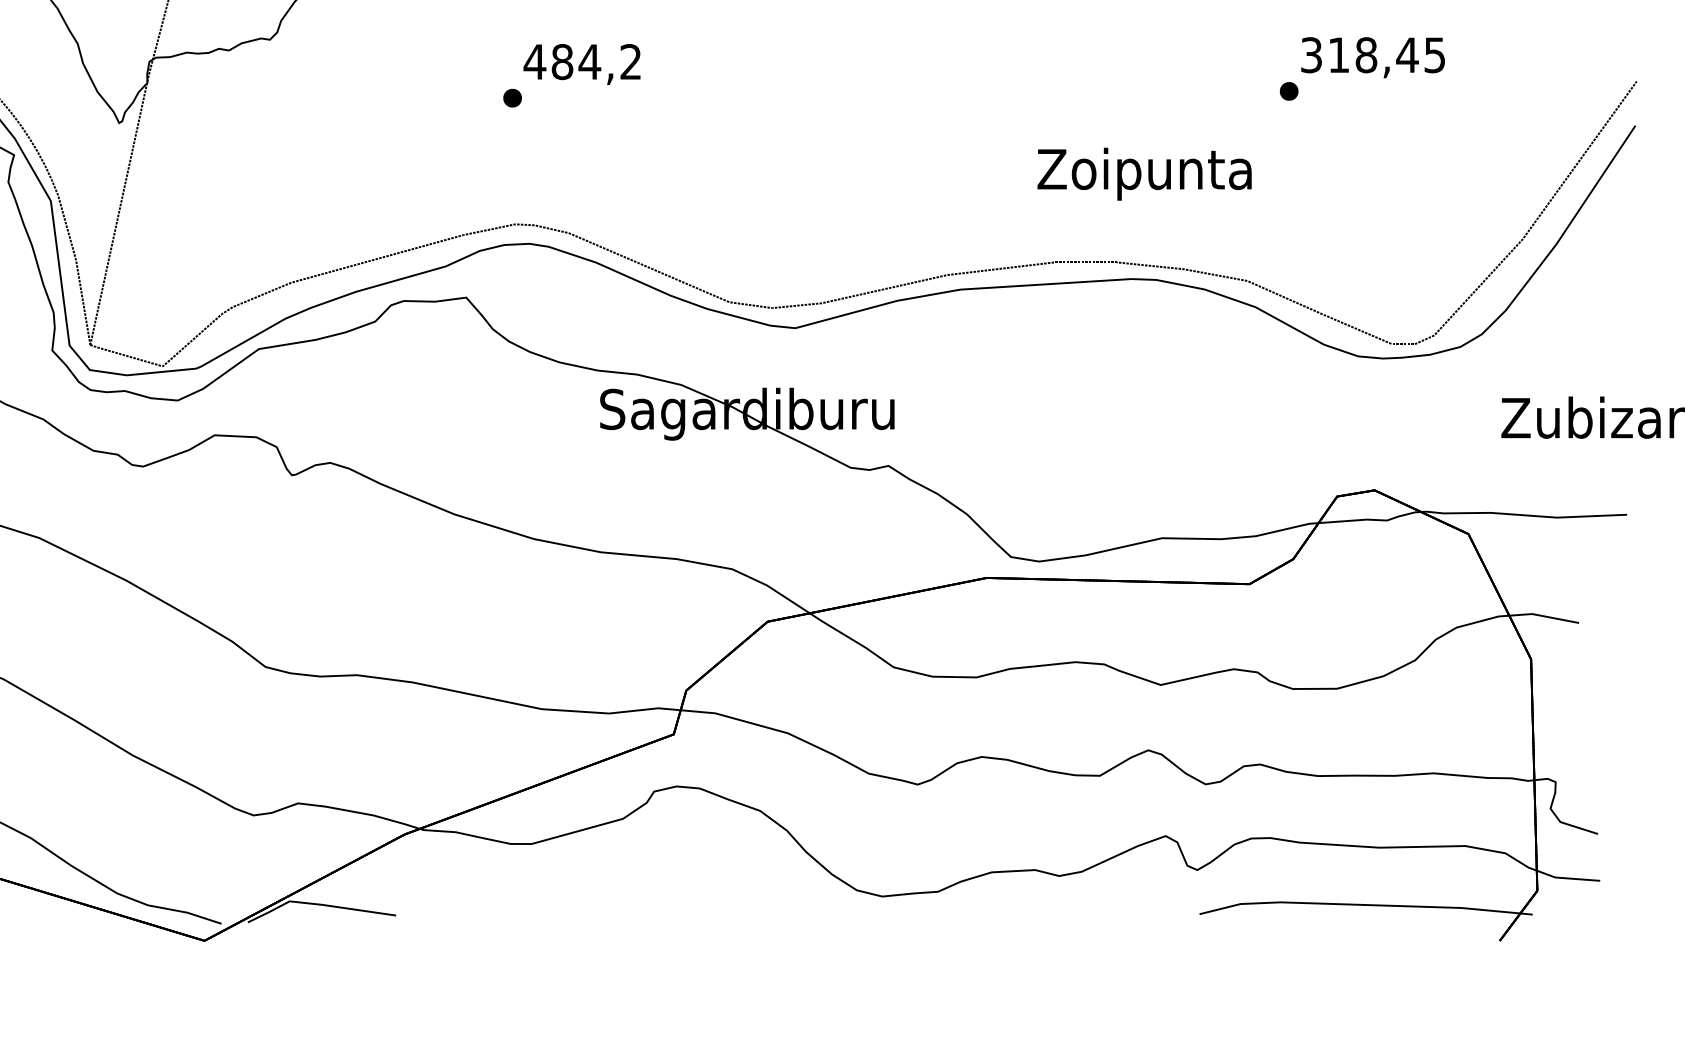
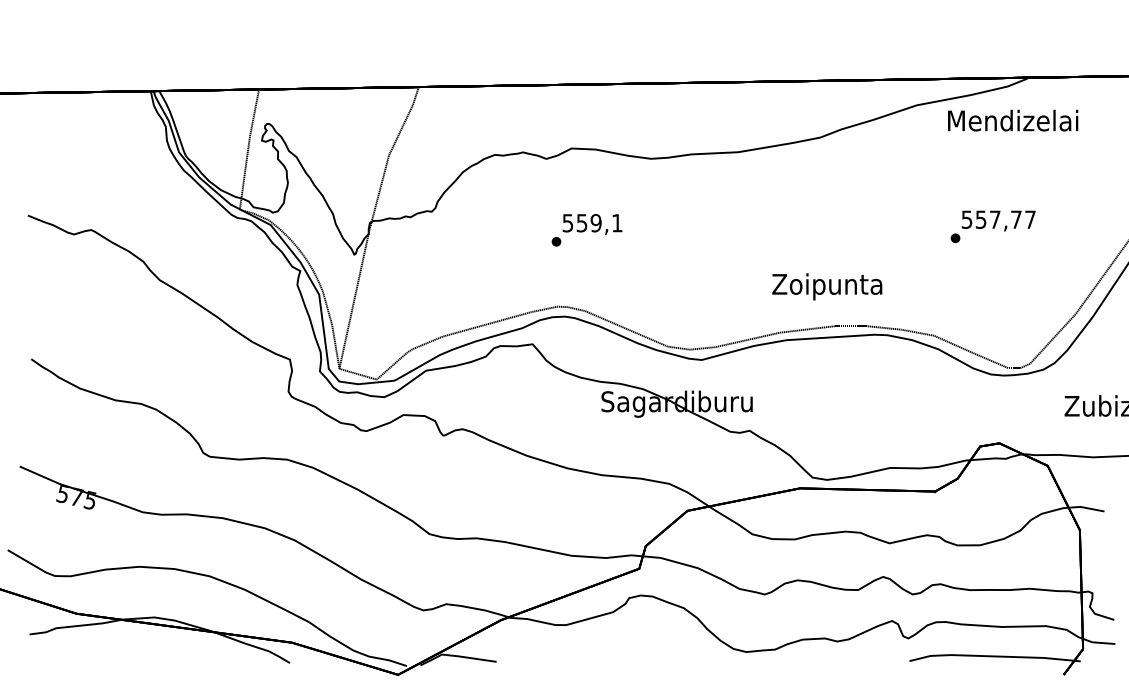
text: (1372, 54) -> (998, 219), 318,45 -> 557,77
text: (582, 62) -> (592, 223), 484,2 -> 559,1
text: (1145, 173) -> (827, 286), moved

